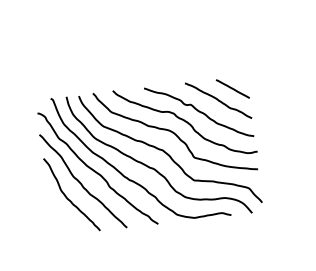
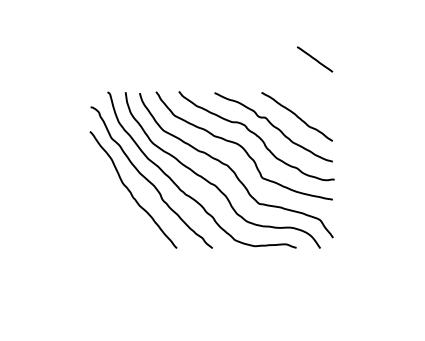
line: (233, 89) -> (315, 59), moved
curve: (68, 198) -> (114, 207), removed

